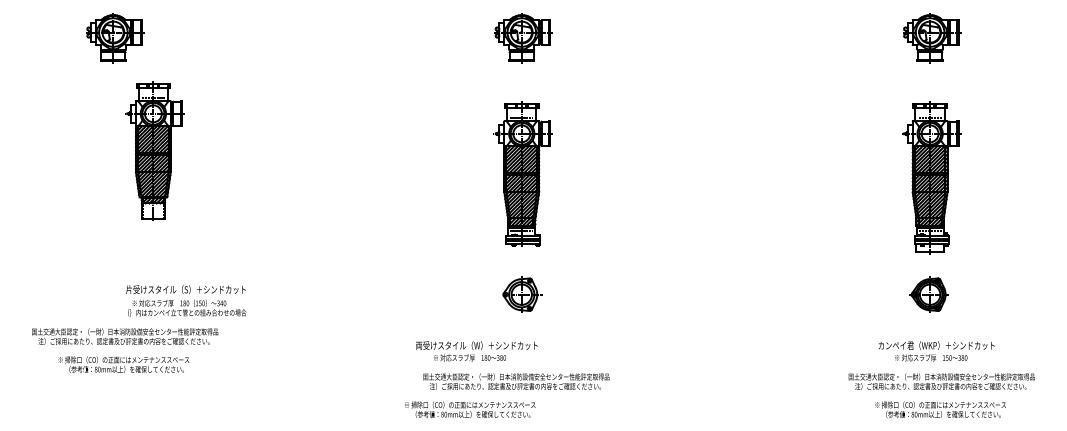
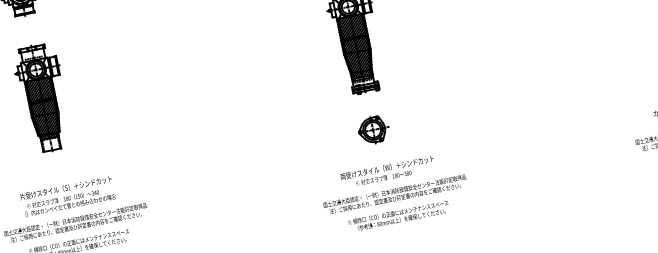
part: (154, 150) -> (42, 97), moved
text: (186, 300) -> (68, 196), moved
text: (476, 351) -> (387, 172), moved
text: (516, 381) -> (395, 194), moved
text: (470, 409) -> (399, 216), moved

